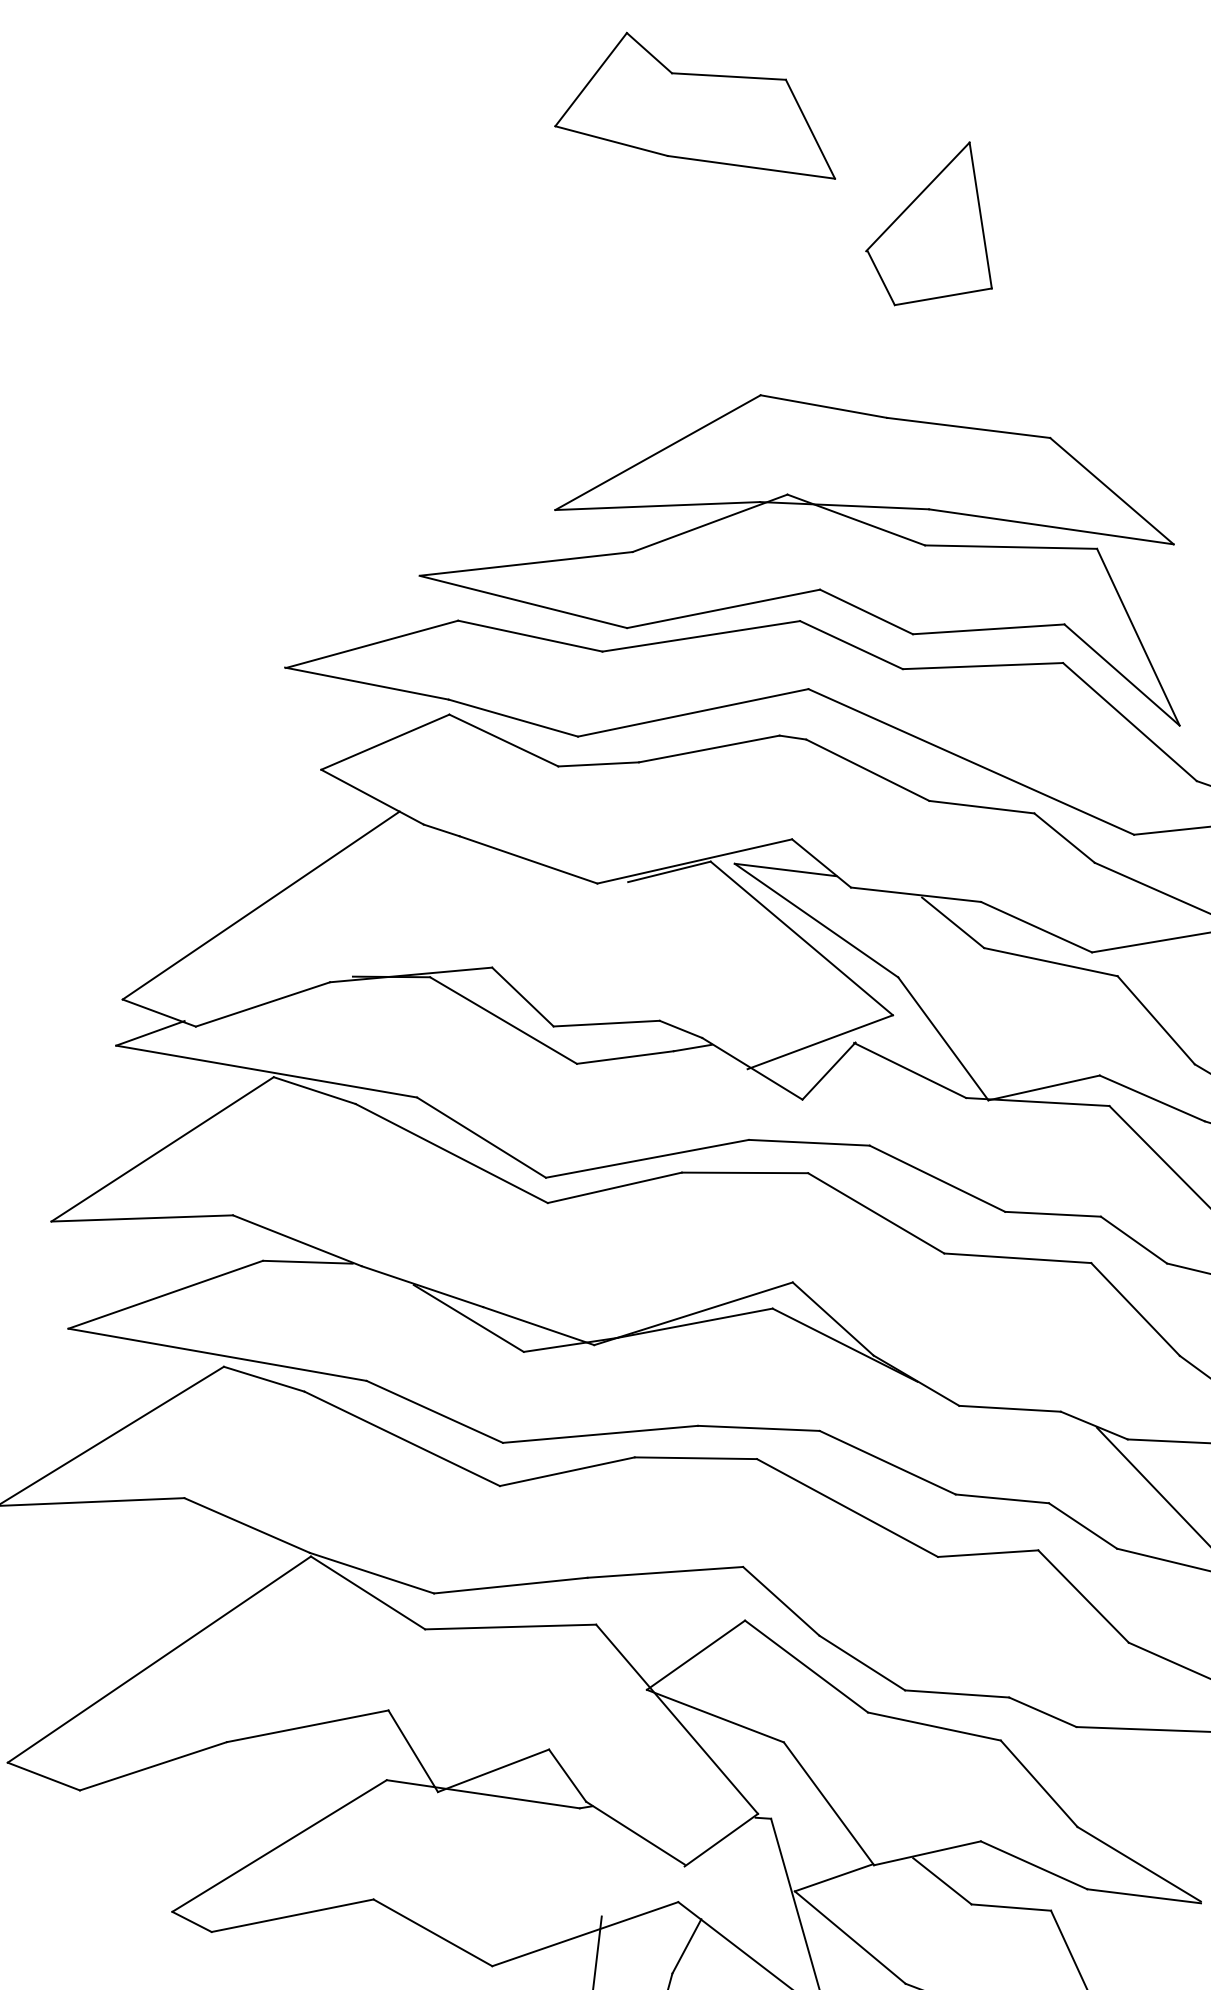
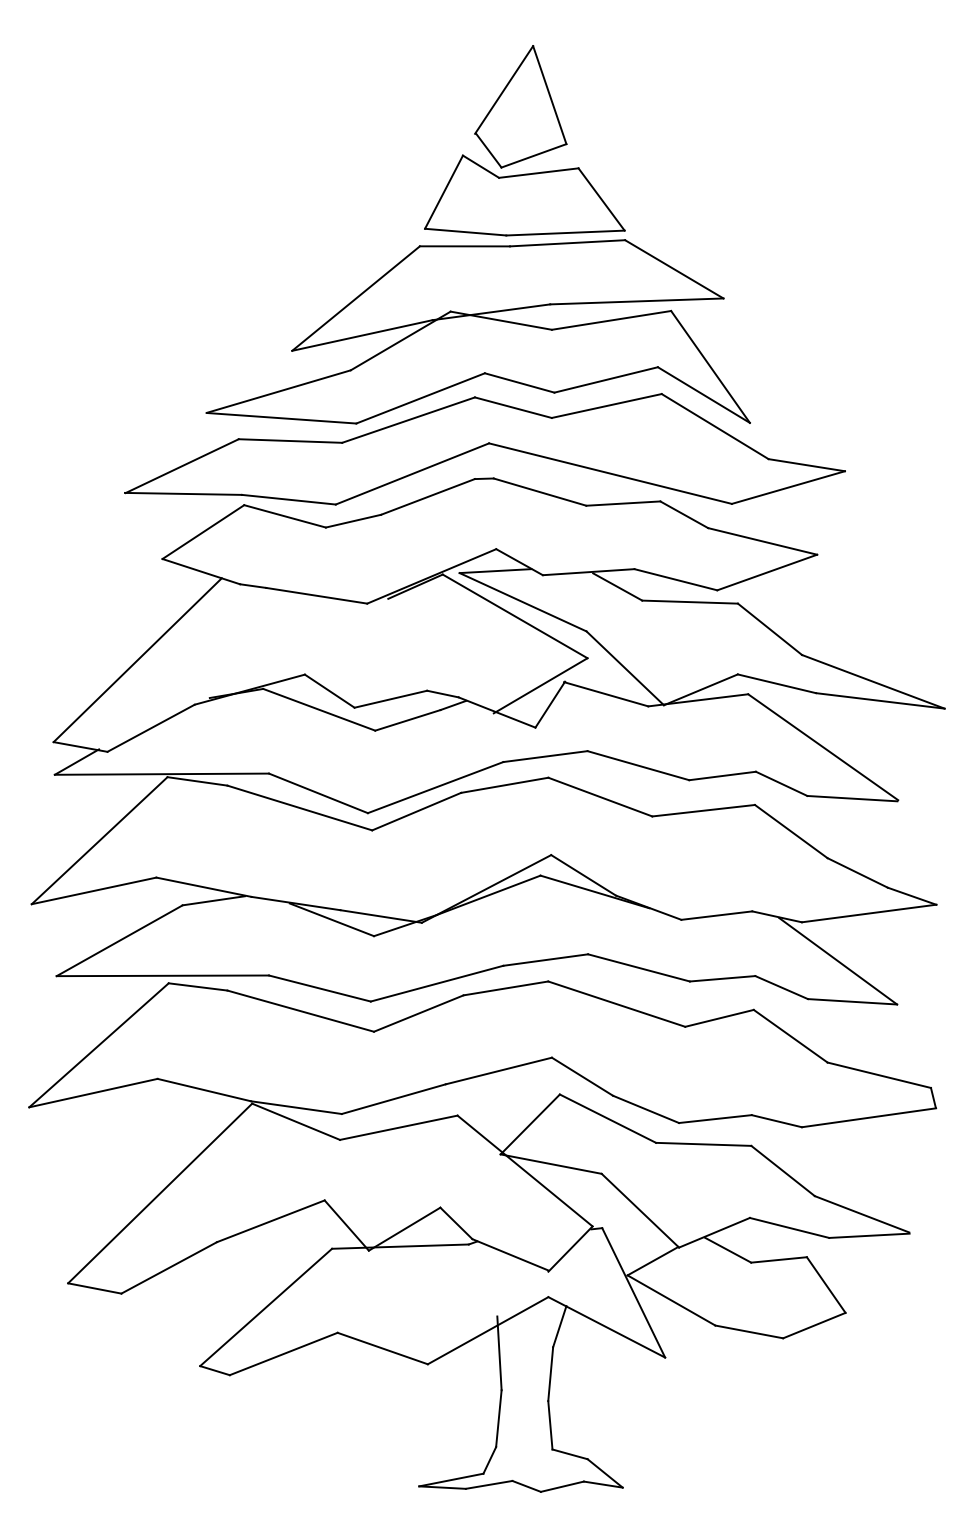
part: (703, 104) -> (524, 195), moved

